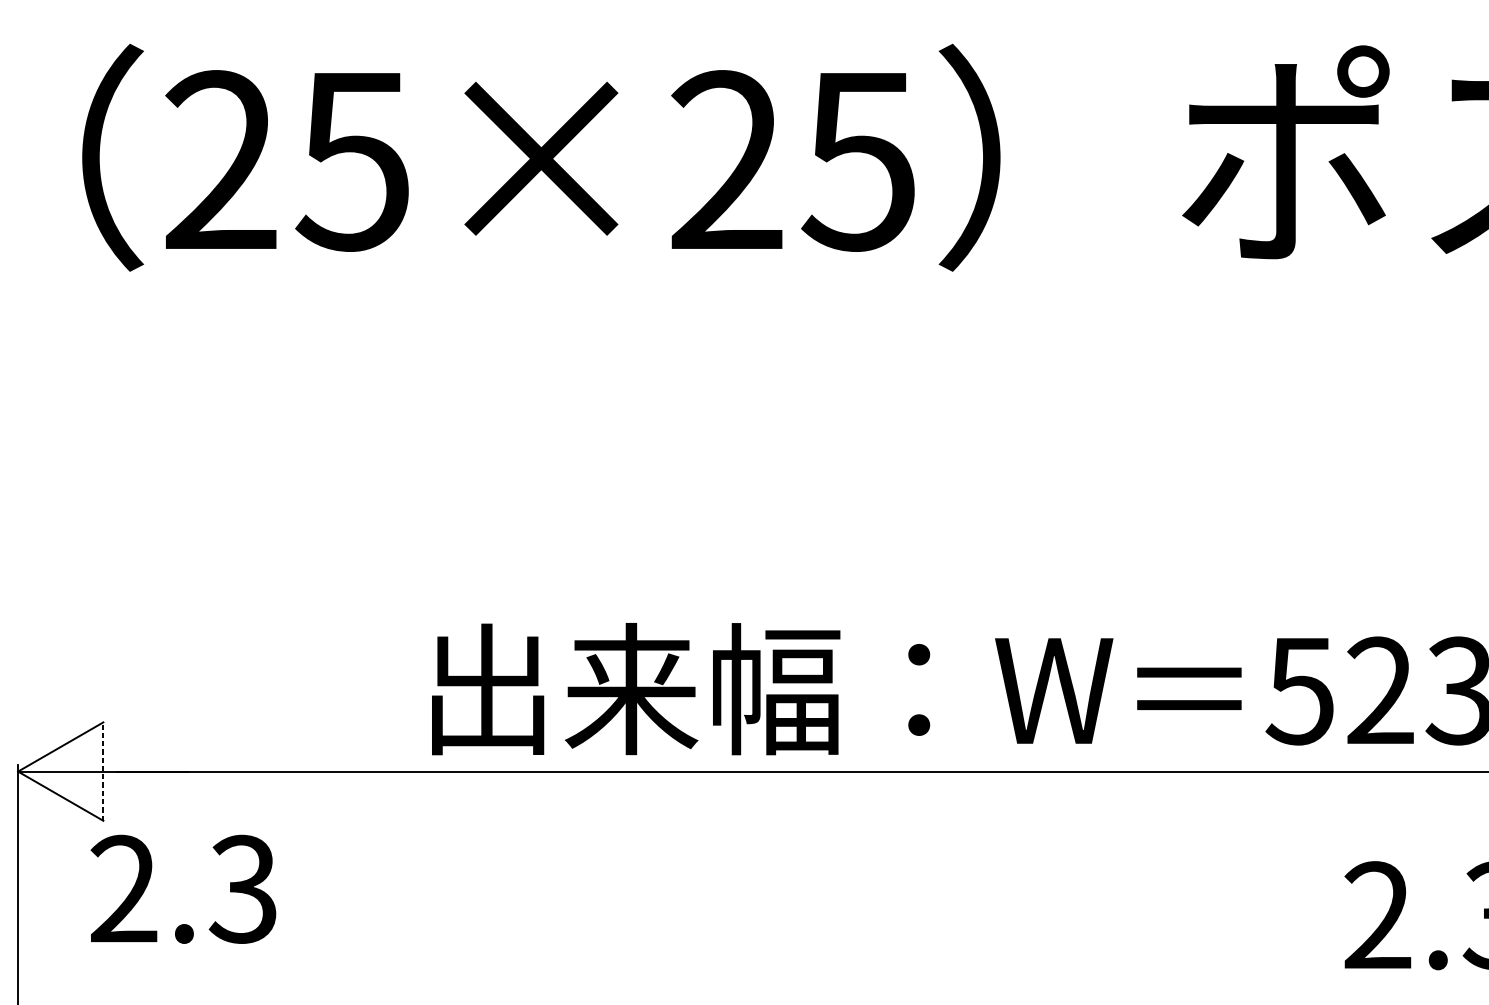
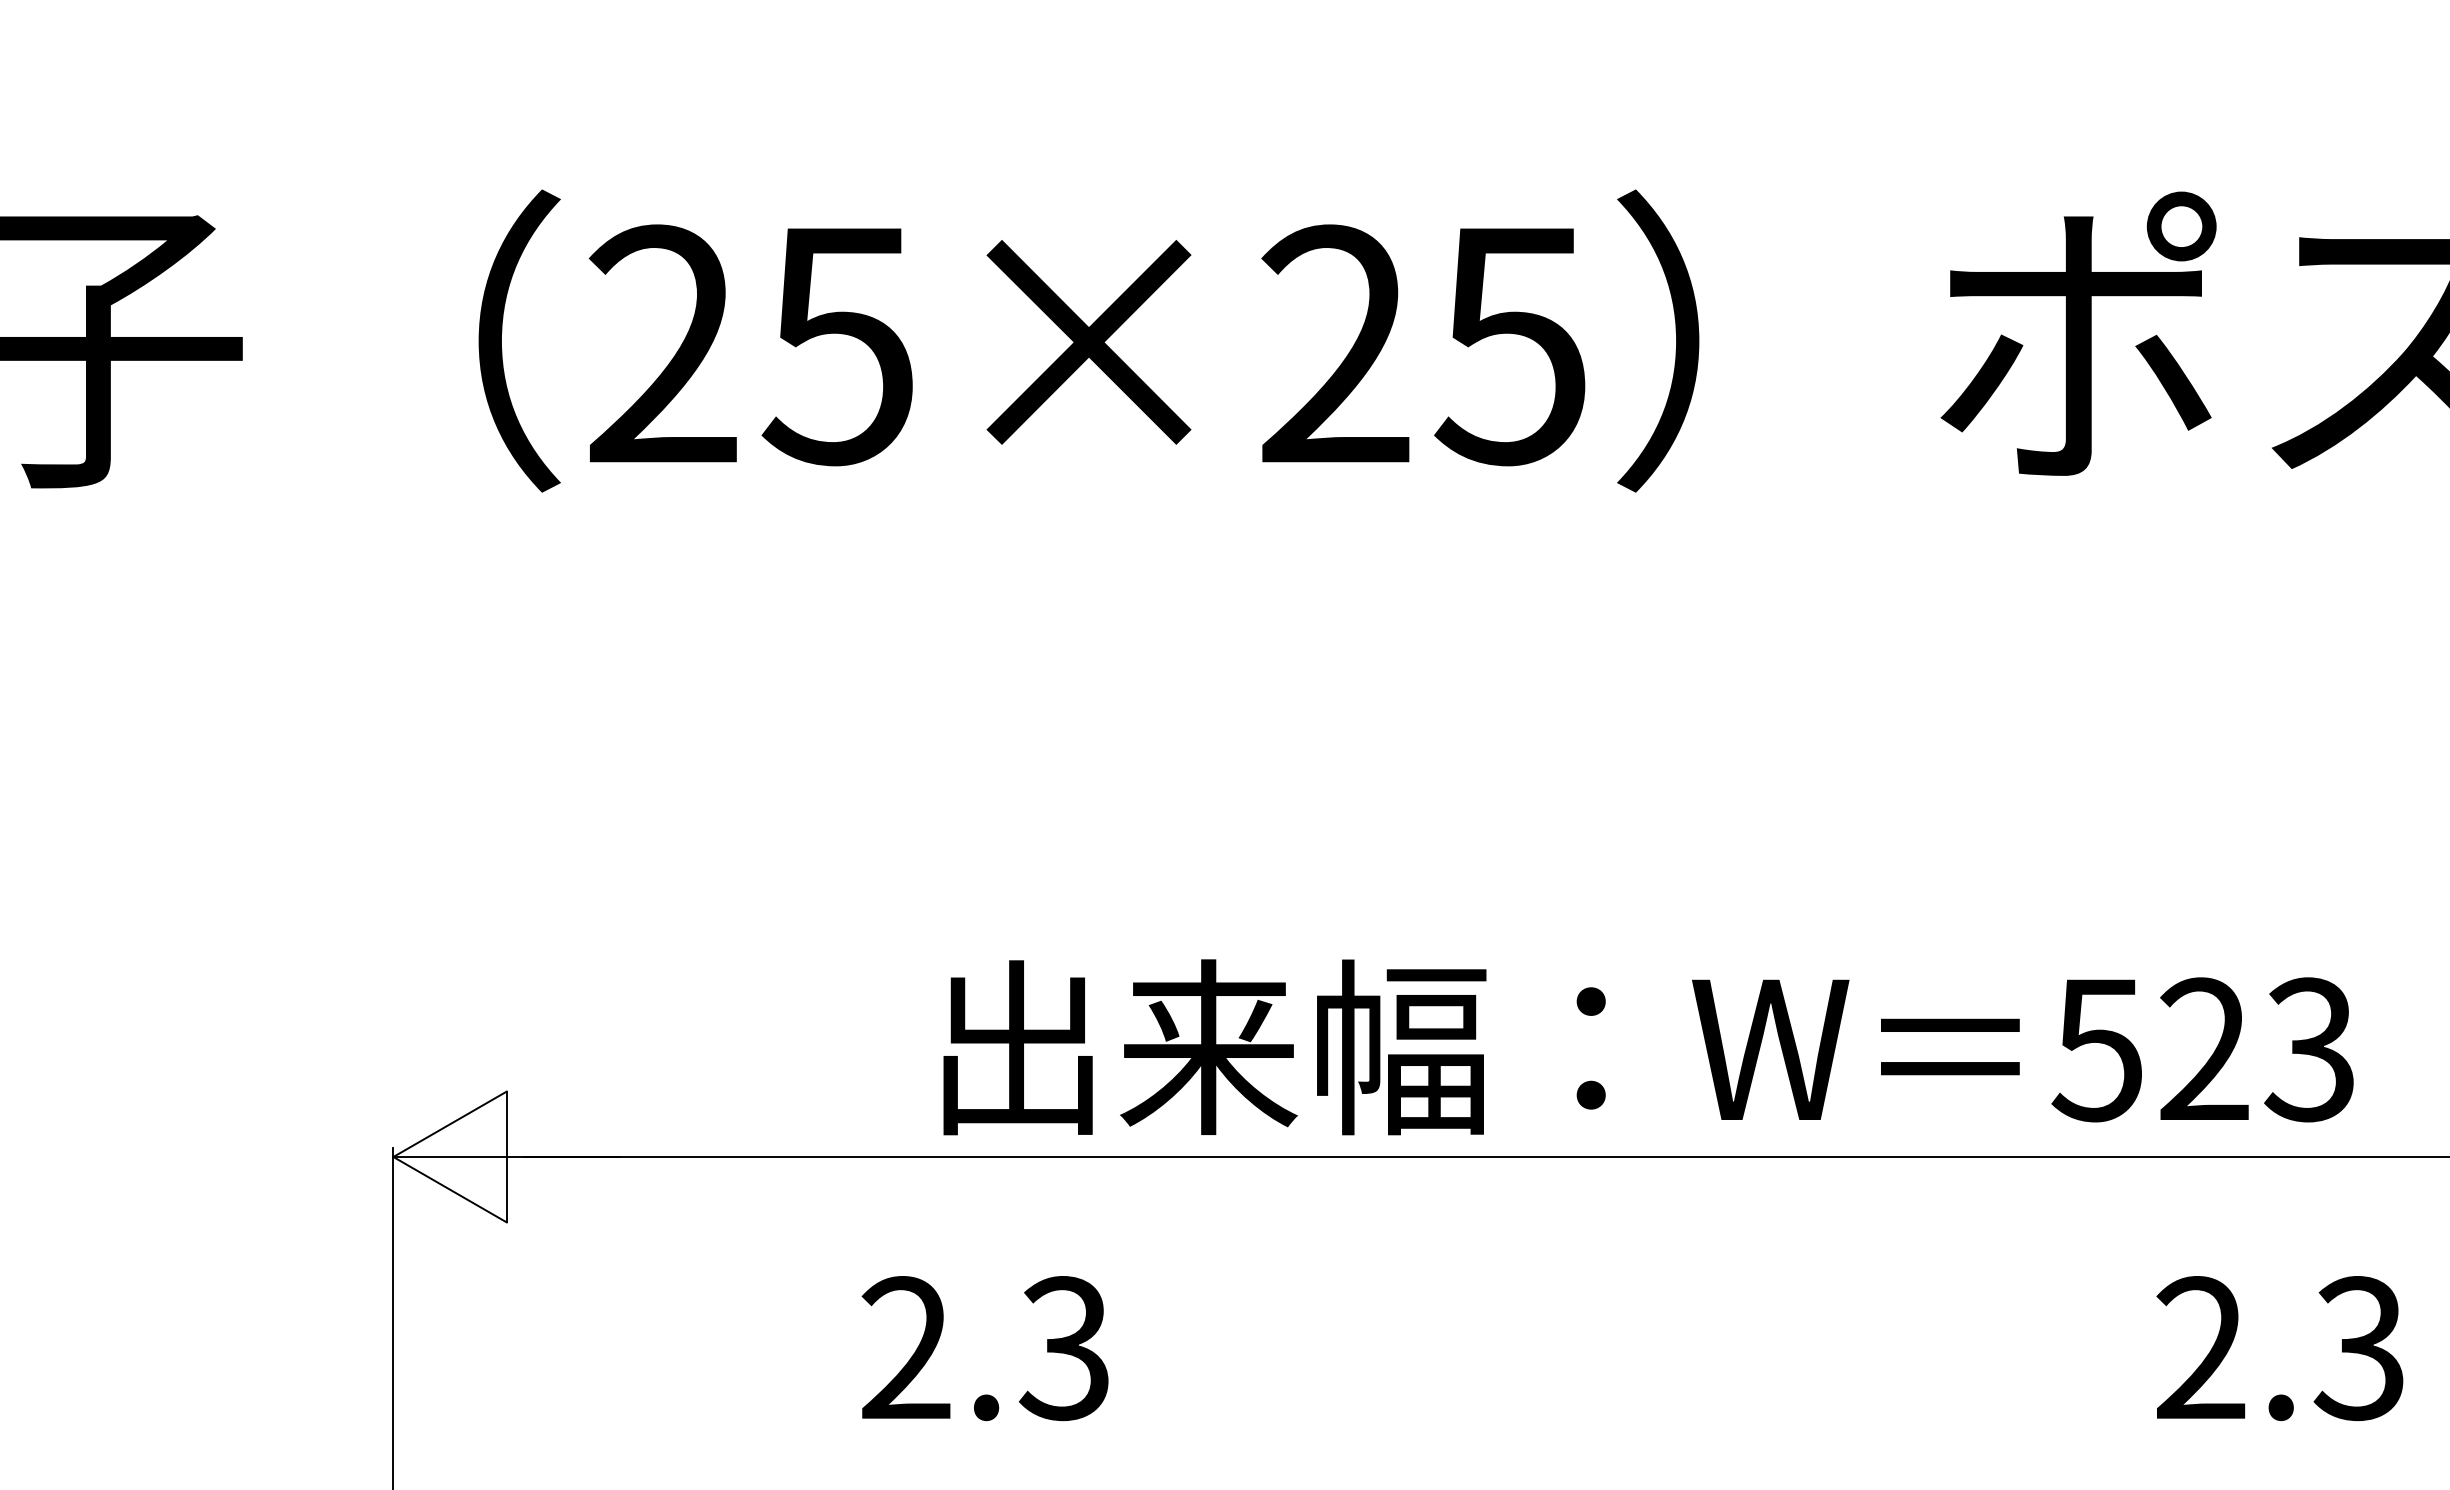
line: (103, 771) -> (506, 1156), dashed -> solid
text: (182, 889) -> (984, 1348), moved

